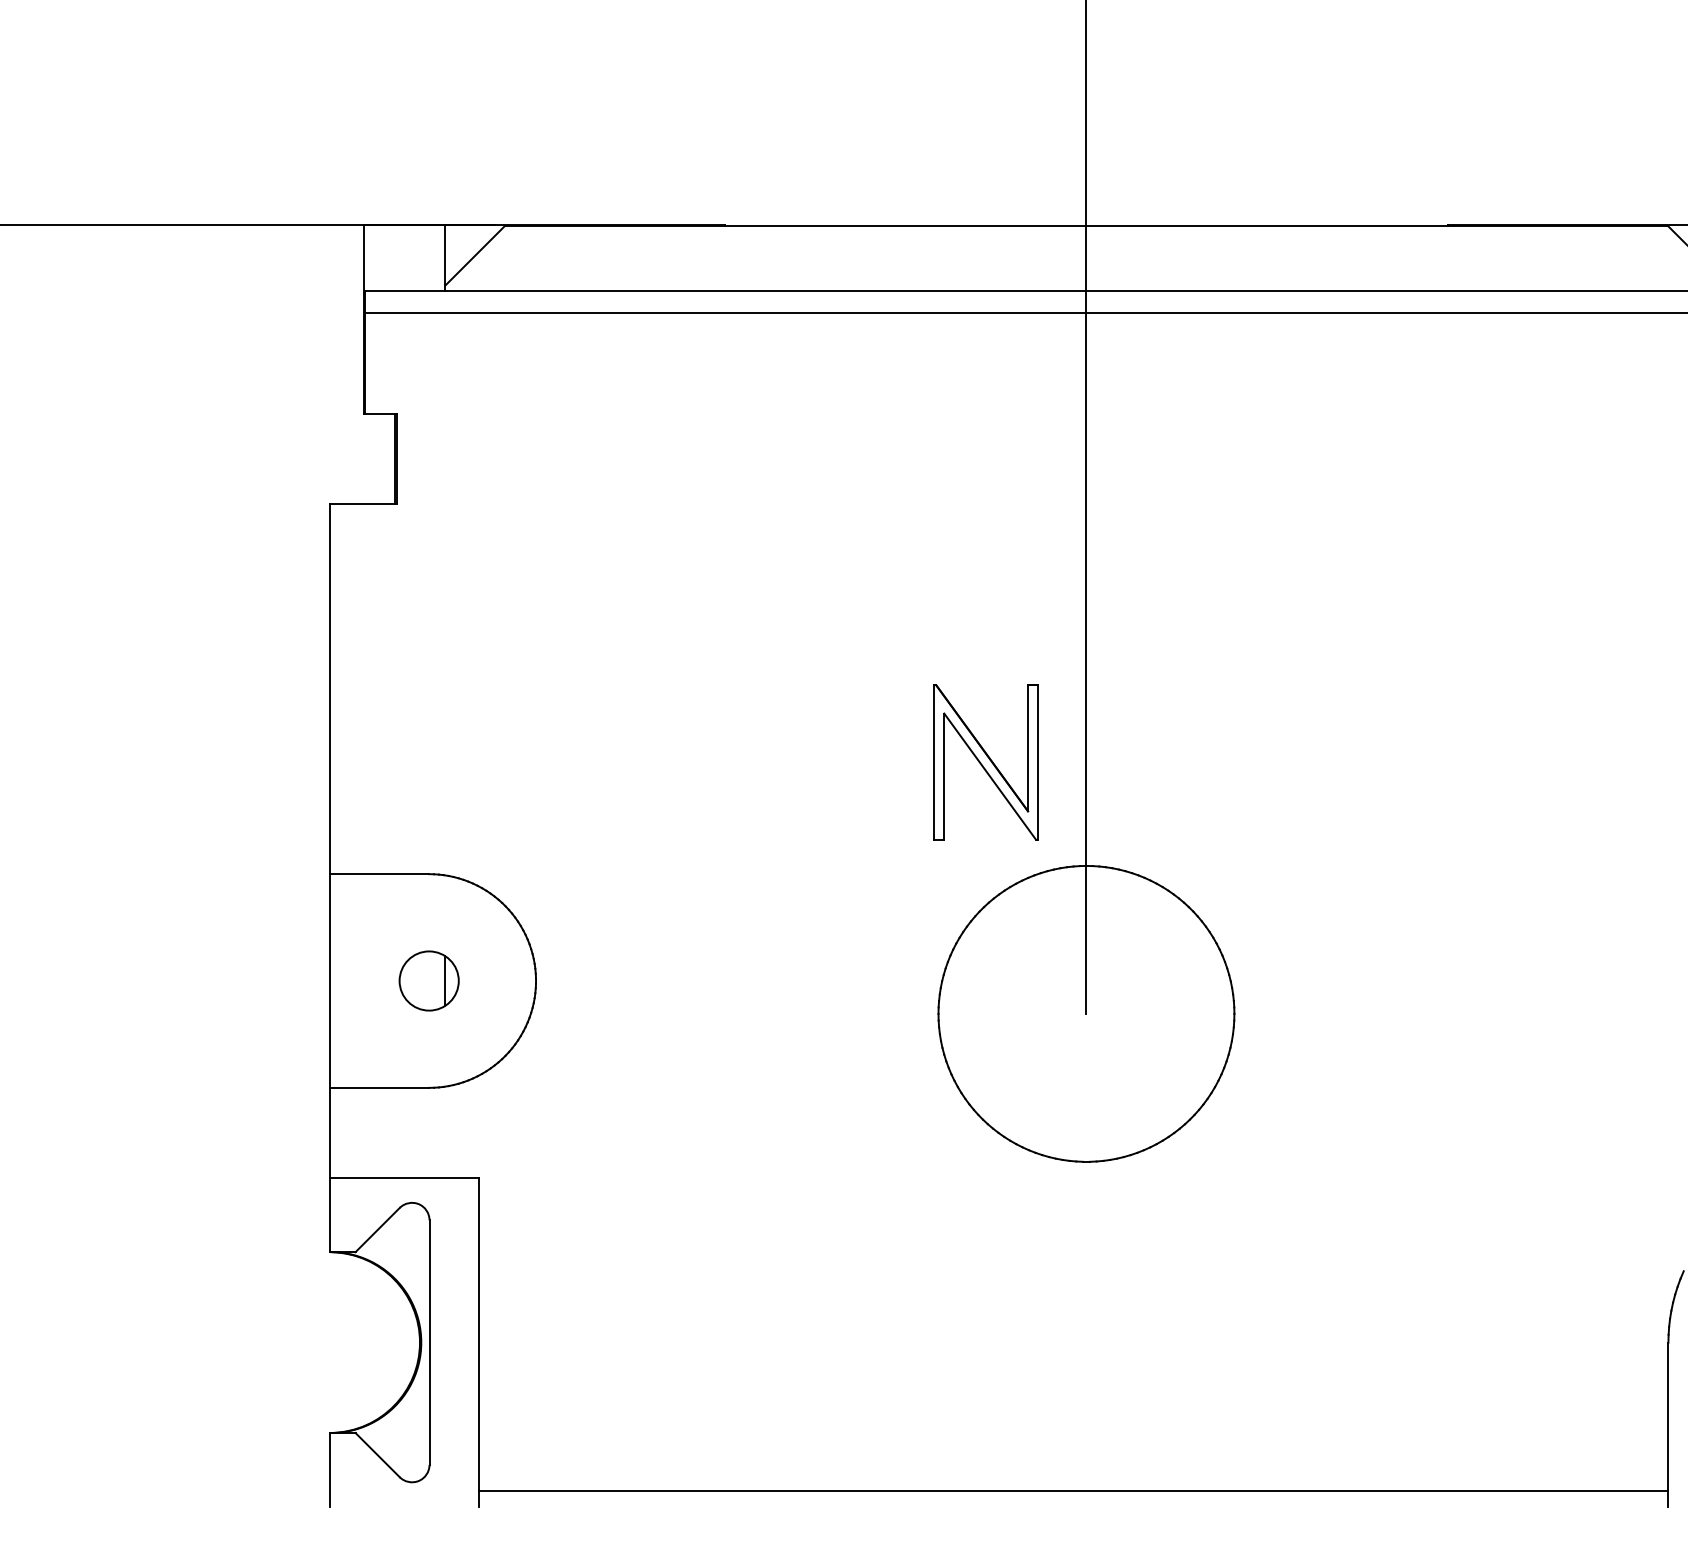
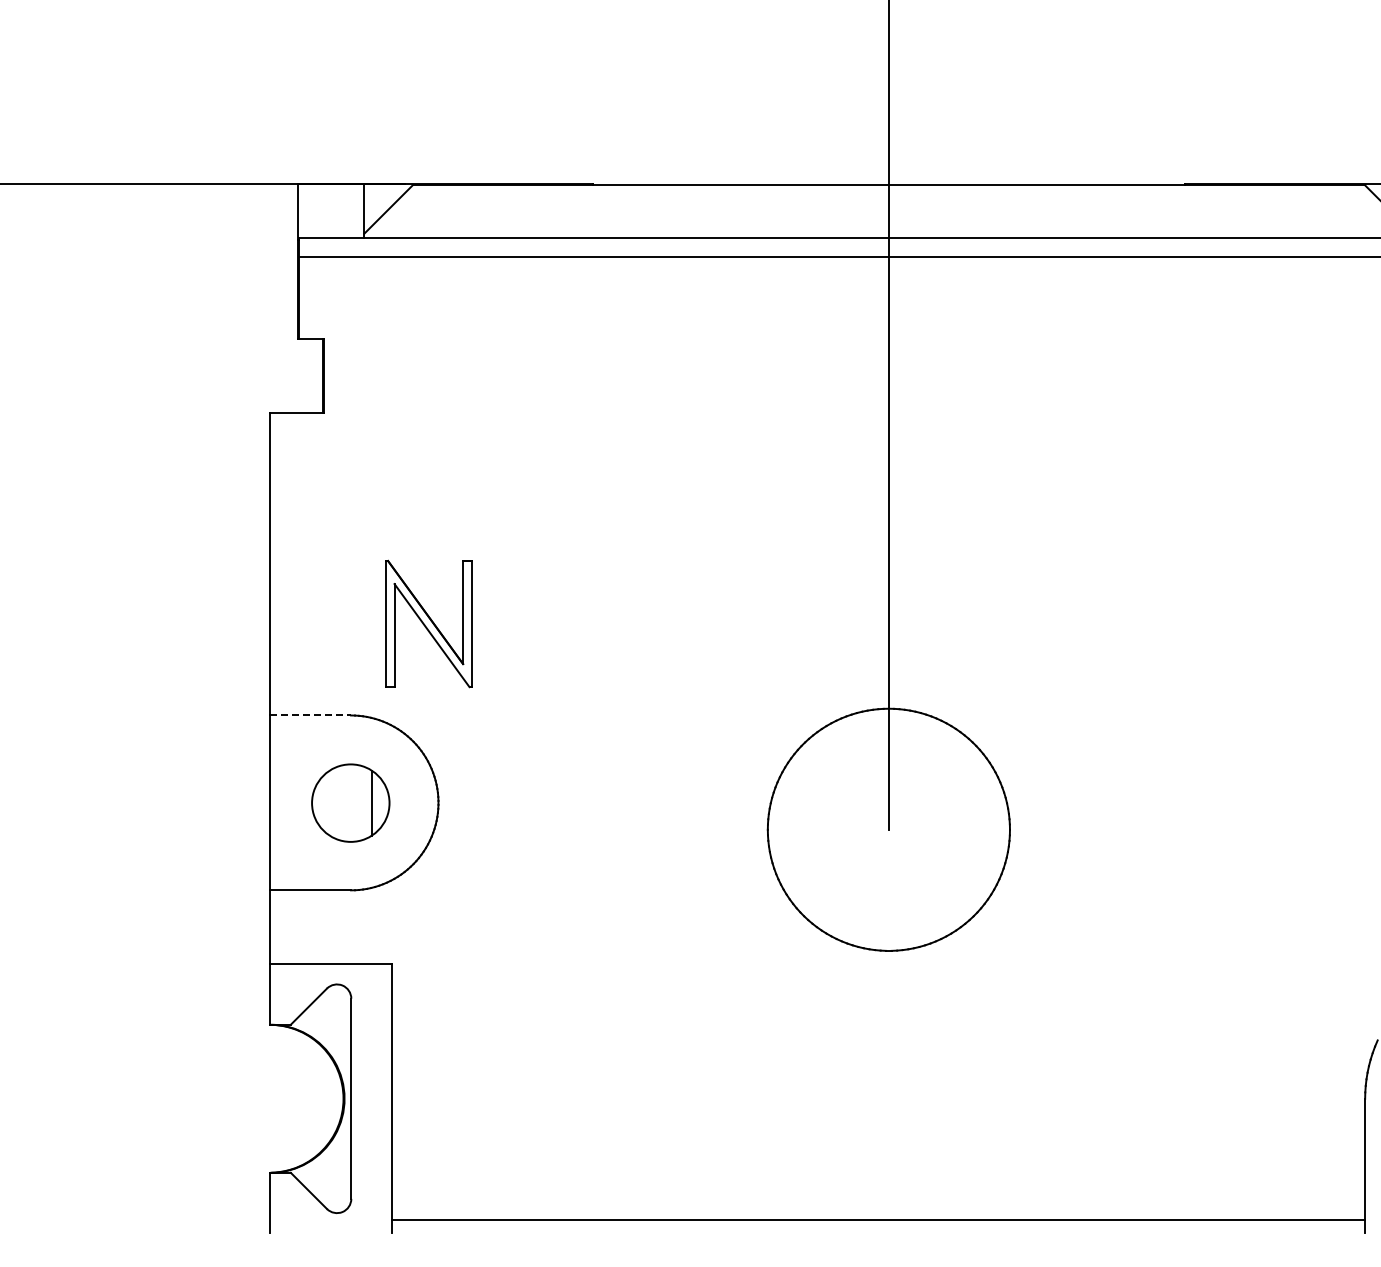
part: (985, 761) -> (428, 623), moved
line: (380, 874) -> (311, 715), solid -> dashed
part: (429, 980) -> (351, 802), size x1.6

